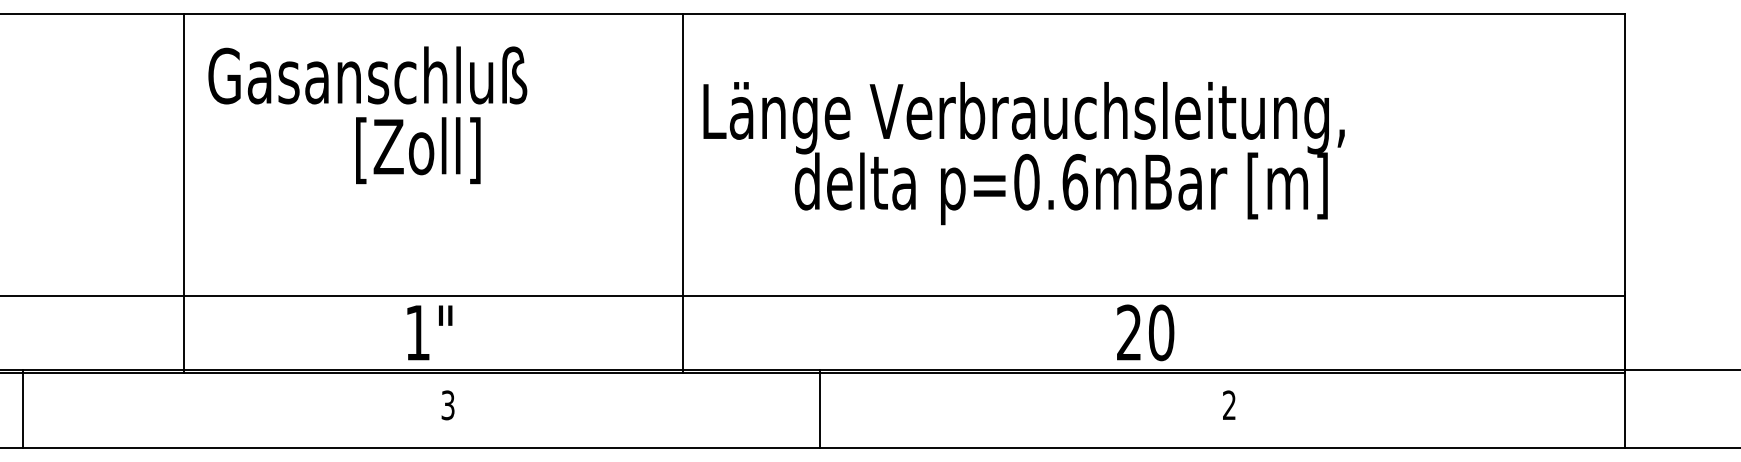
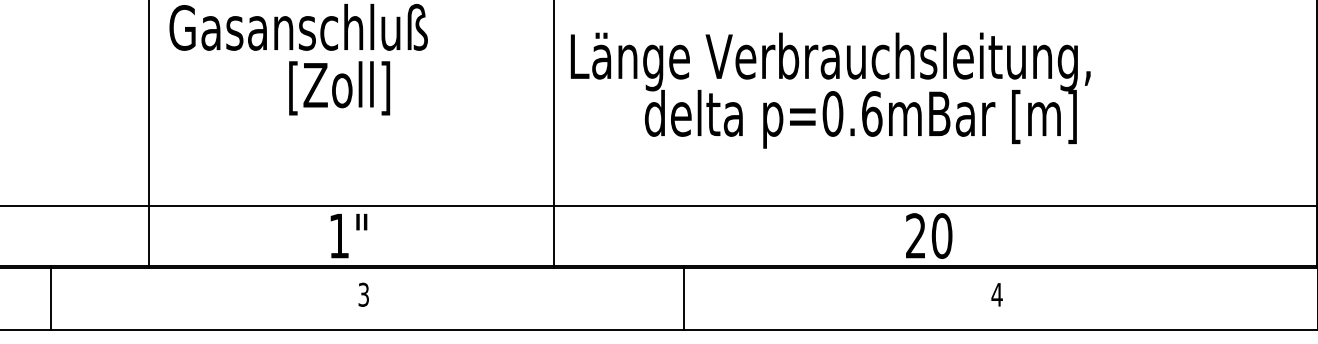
text: (1229, 404) -> (997, 294), 2 -> 4
line: (23, 409) -> (51, 298), moved
line: (820, 409) -> (684, 298), moved

